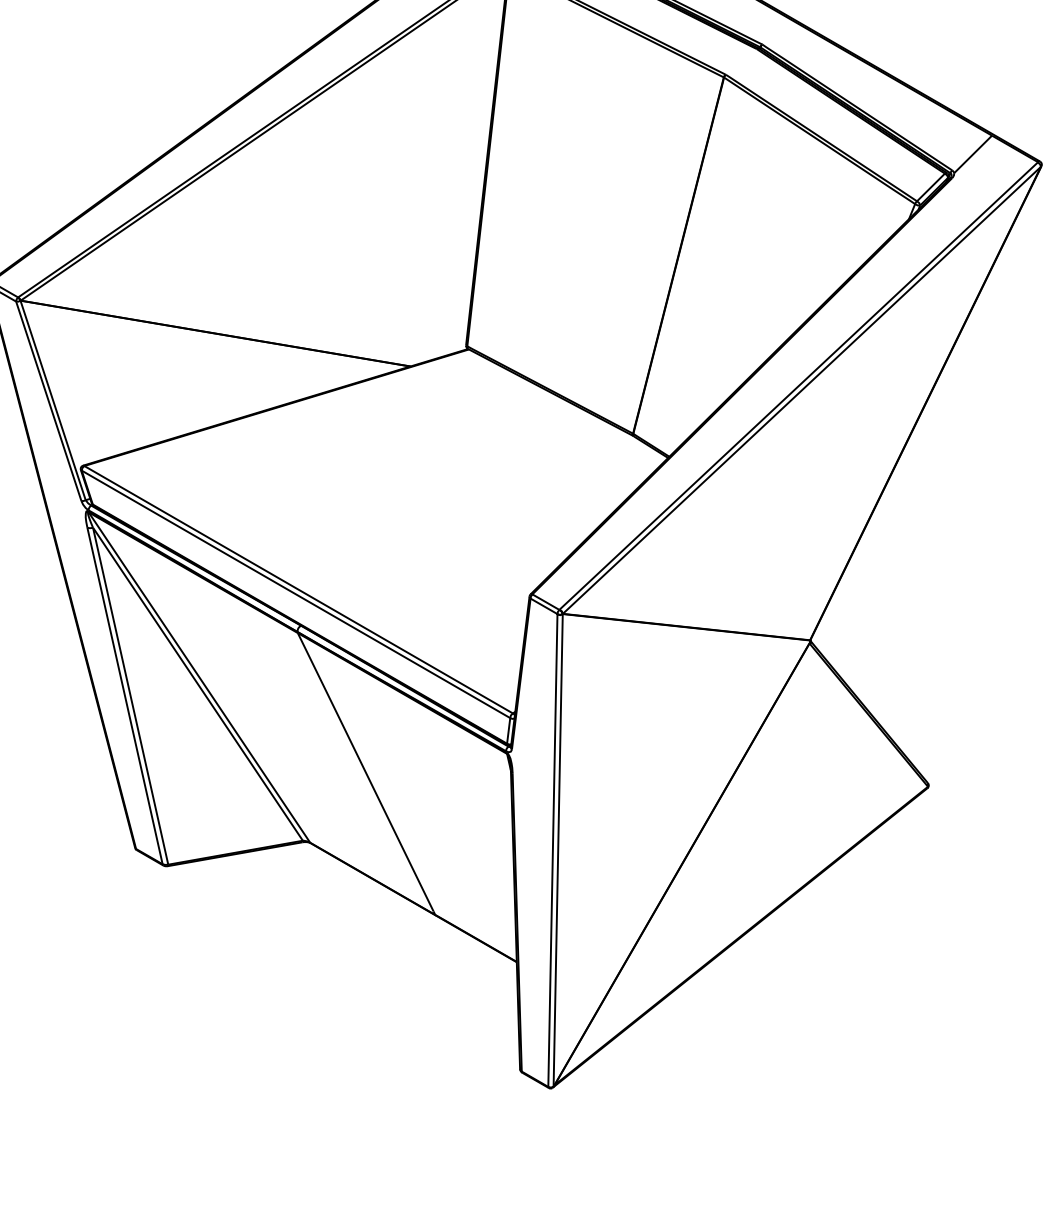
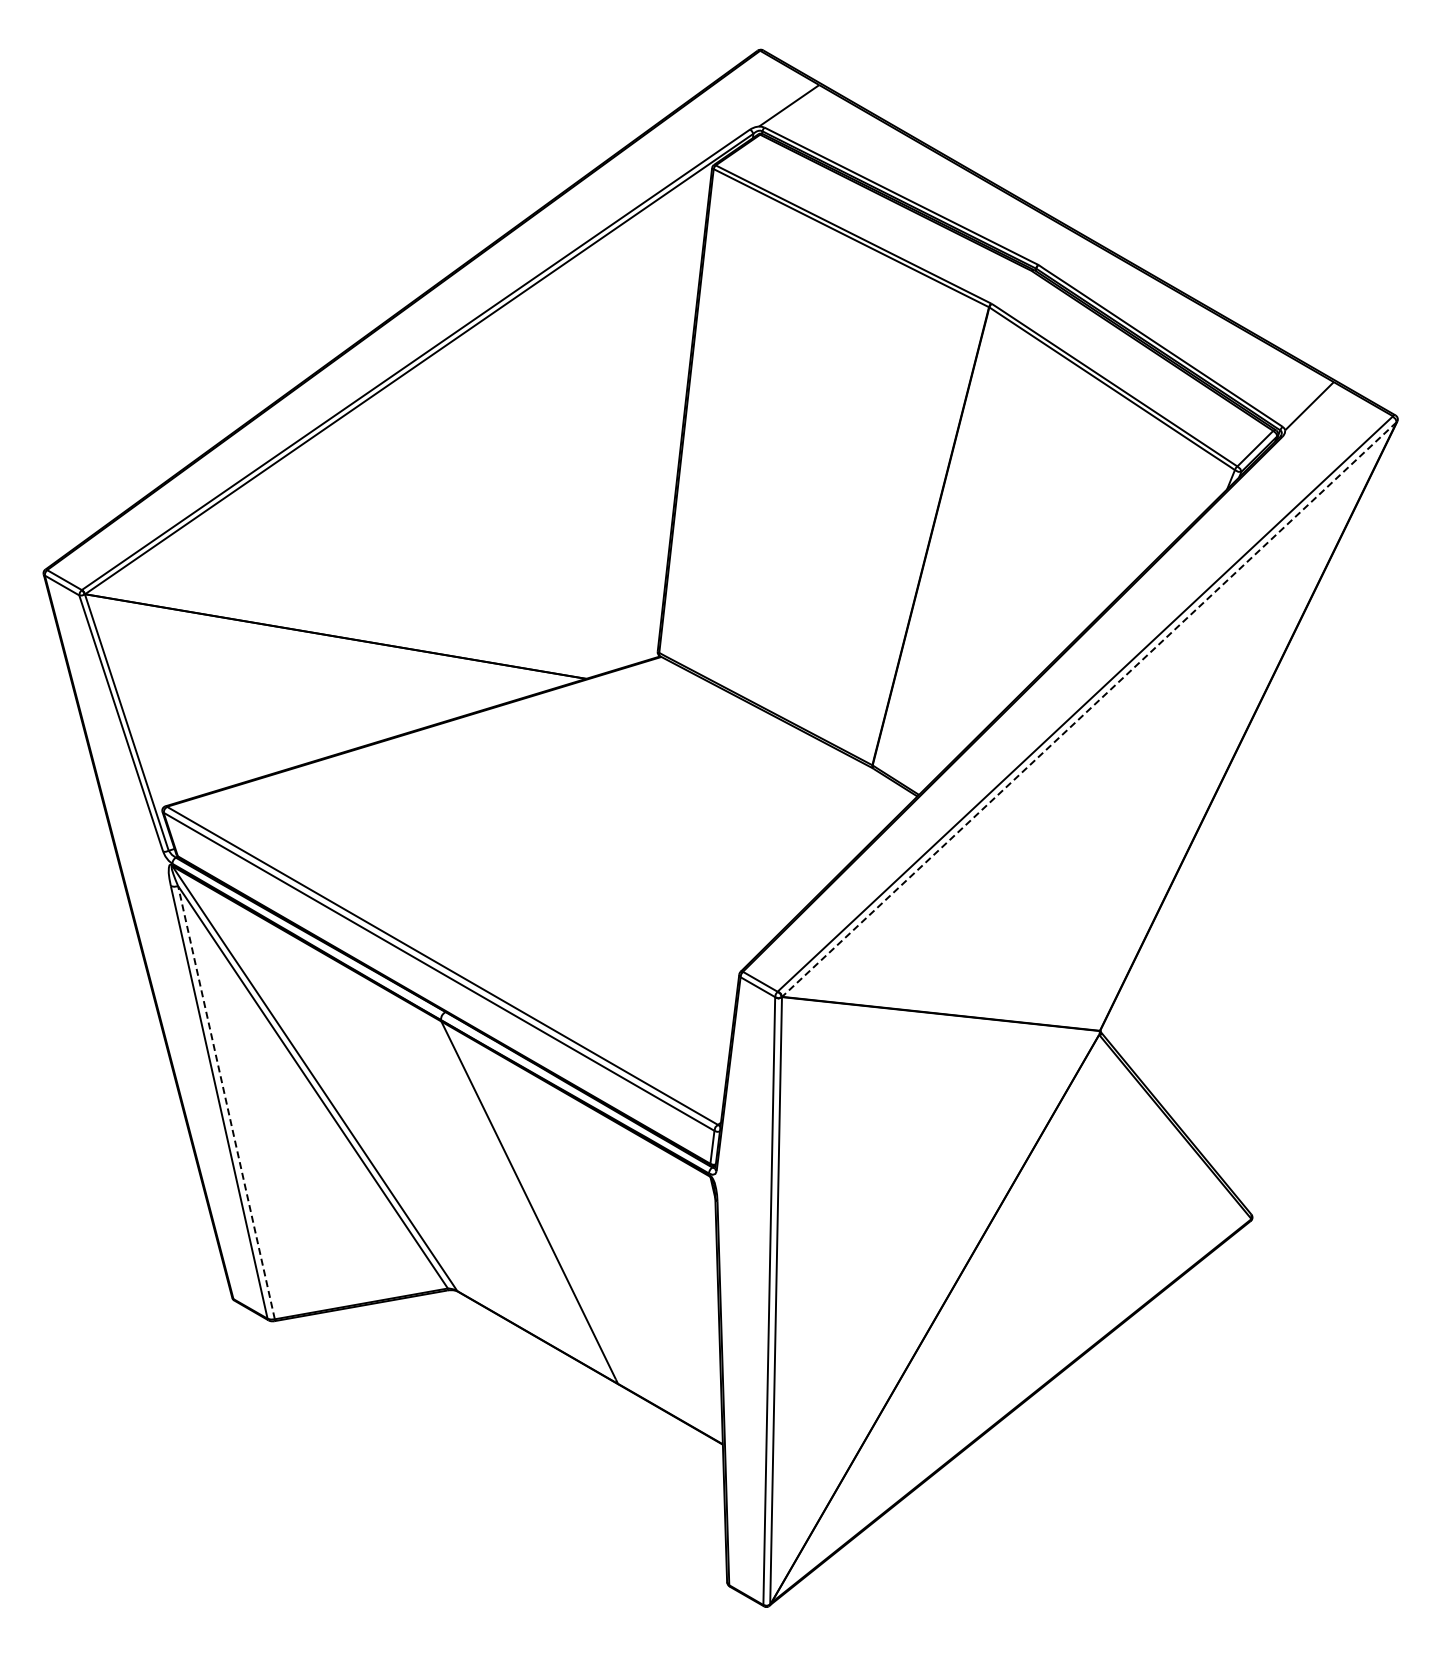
line: (801, 390) -> (1089, 709), solid -> dashed
line: (130, 696) -> (226, 1102), solid -> dashed

